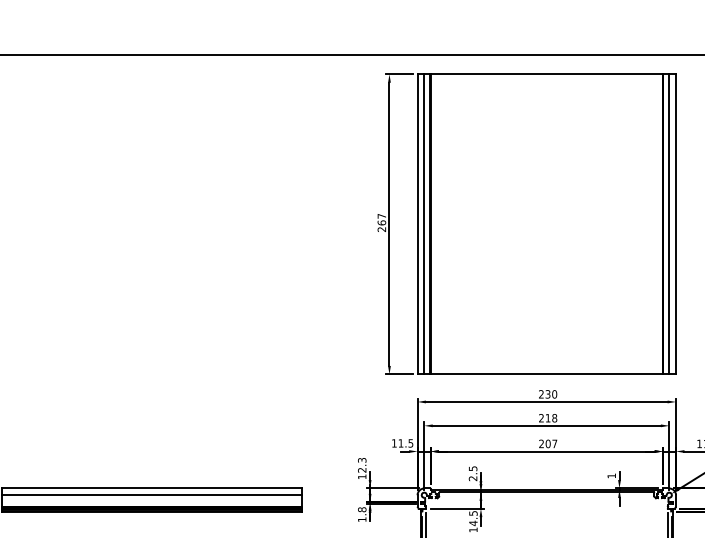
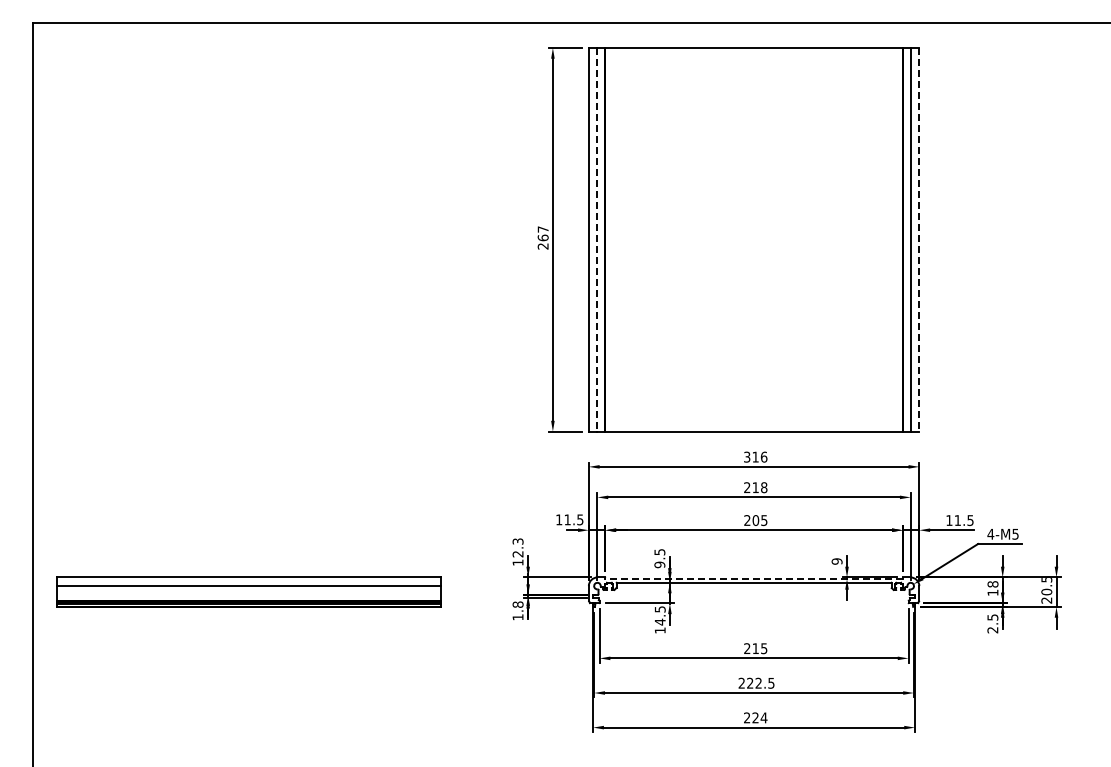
line: (424, 224) -> (597, 239), solid -> dashed
line: (676, 224) -> (919, 239), solid -> dashed
text: (547, 393) -> (755, 456), 230 -> 316
text: (554, 443) -> (764, 520), 207 -> 205
text: (611, 475) -> (836, 561), 1 -> 9
text: (472, 478) -> (659, 564), 2.5 -> 9.5
line: (547, 489) -> (754, 578), solid -> dashed

